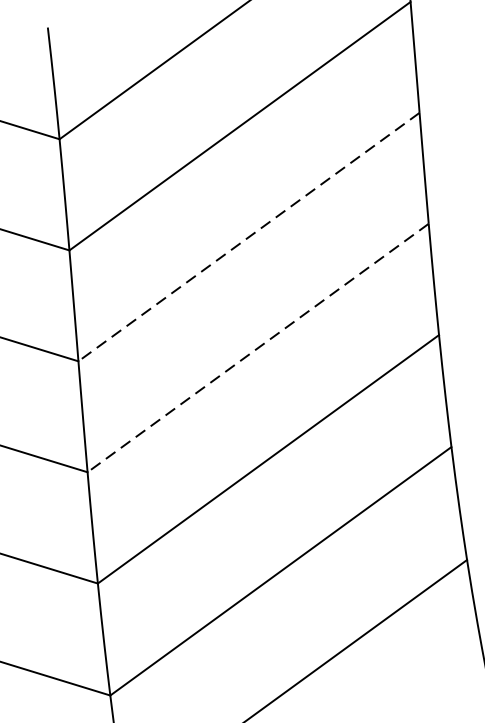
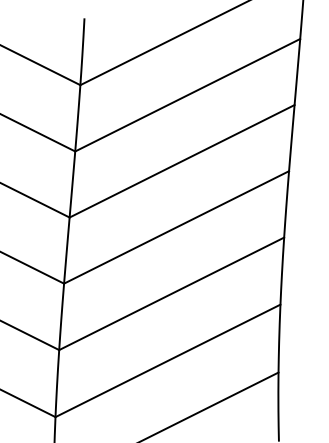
line: (249, 237) -> (182, 161), dashed -> solid
line: (258, 348) -> (176, 227), dashed -> solid

